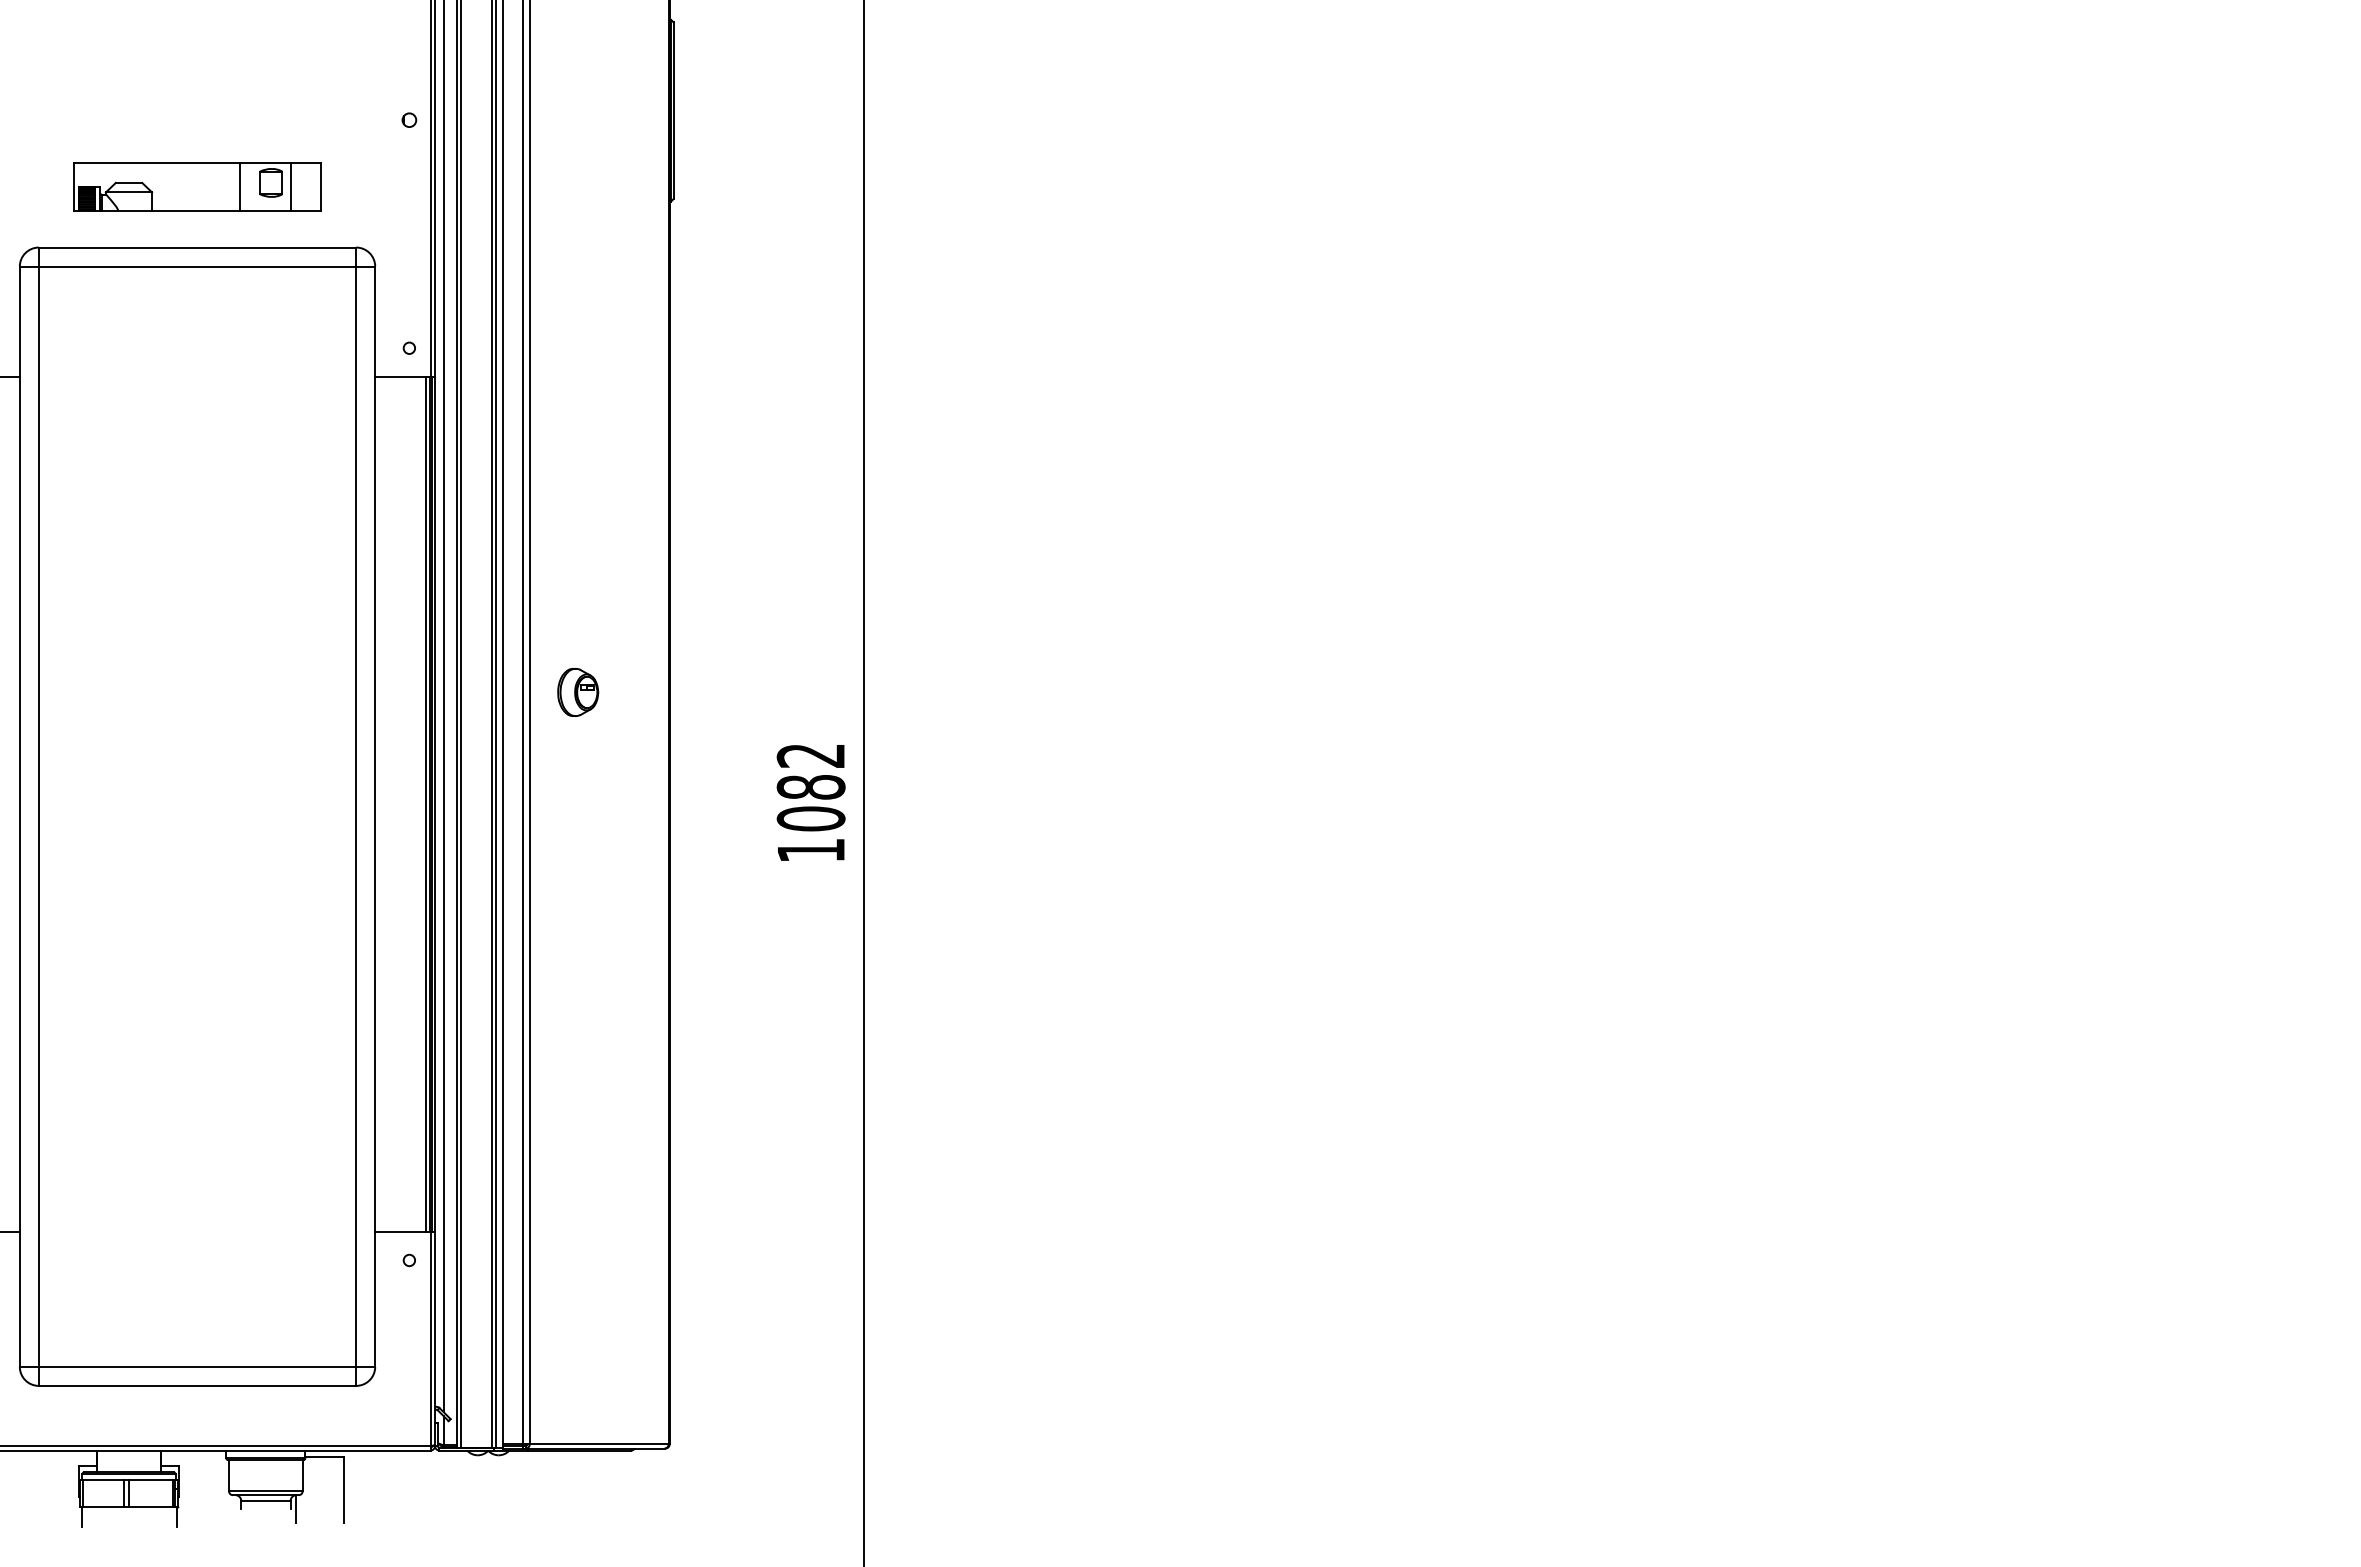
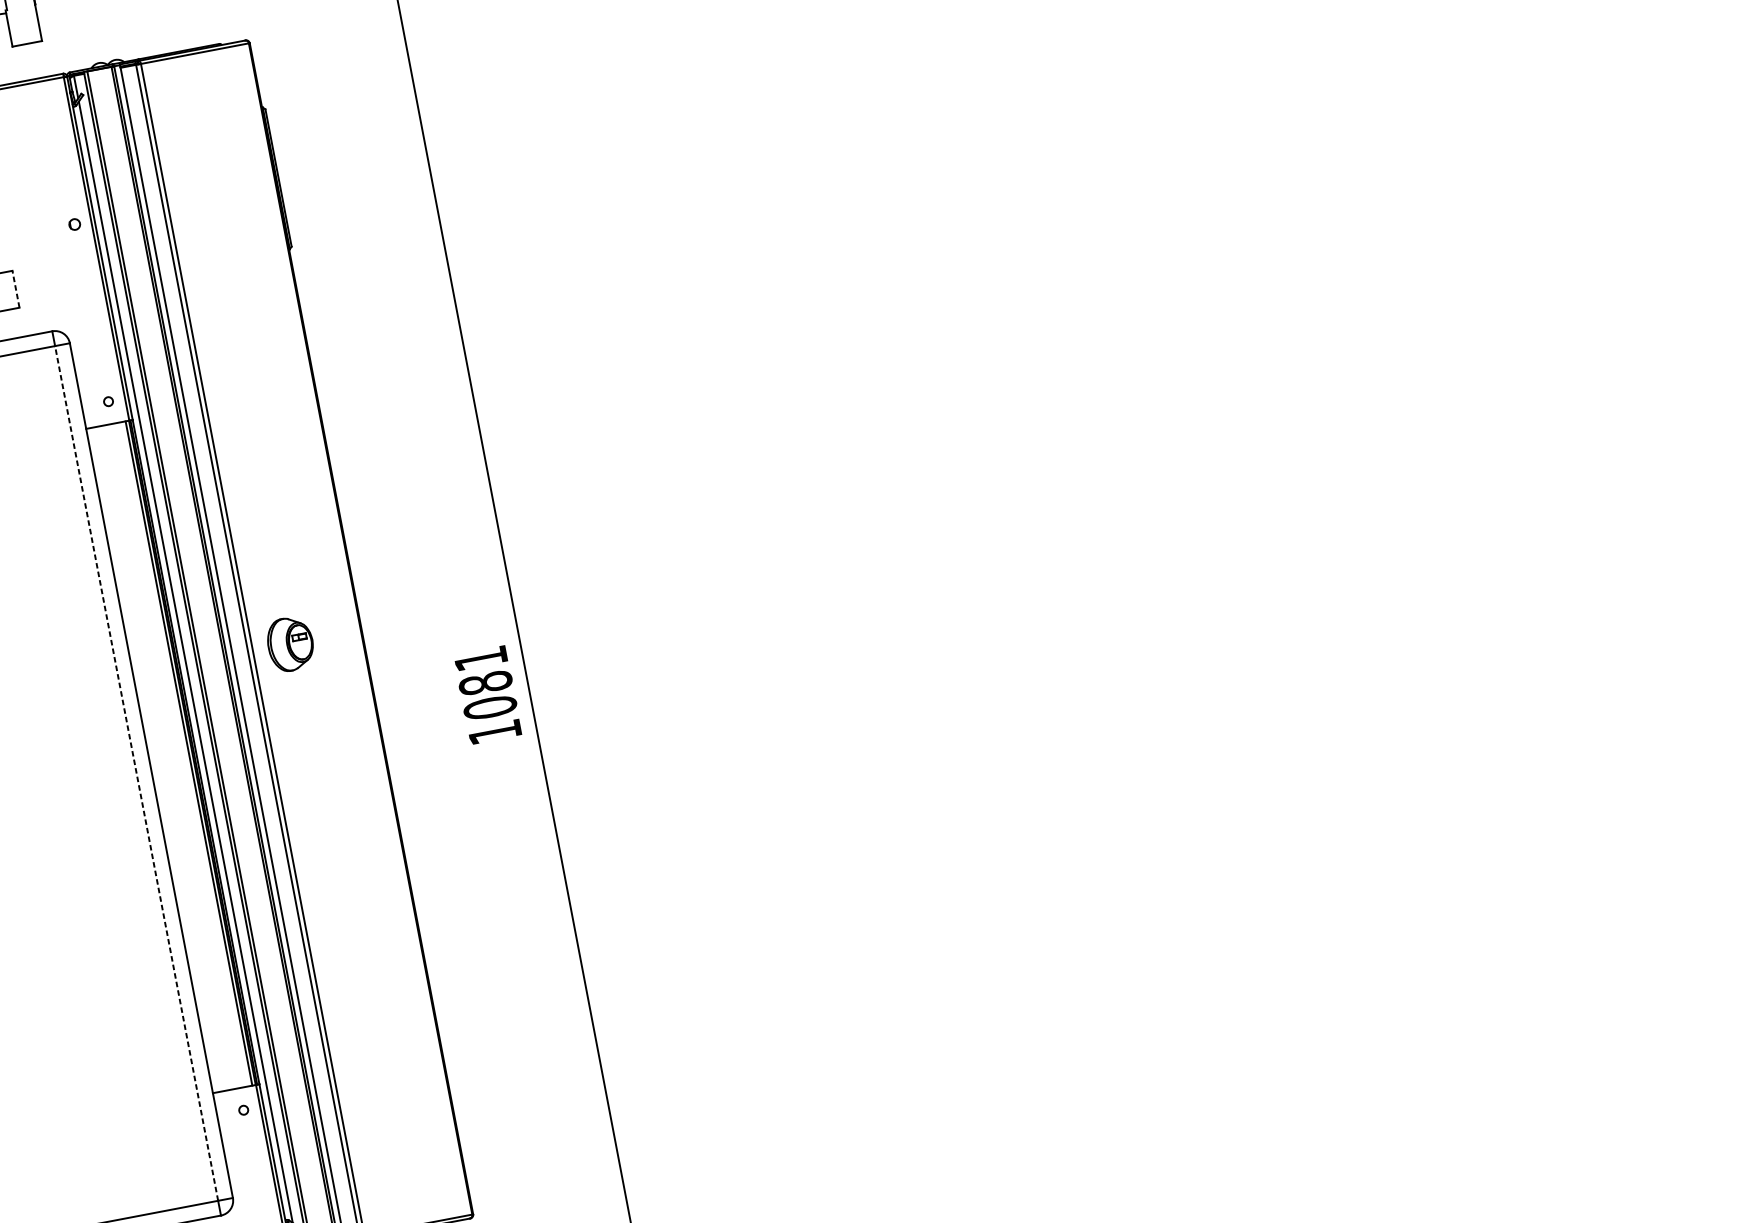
line: (321, 186) -> (16, 289), solid -> dashed
part: (578, 691) -> (290, 643), size x1.4
text: (810, 755) -> (480, 658), 1082 -> 1081
line: (356, 816) -> (136, 773), solid -> dashed

